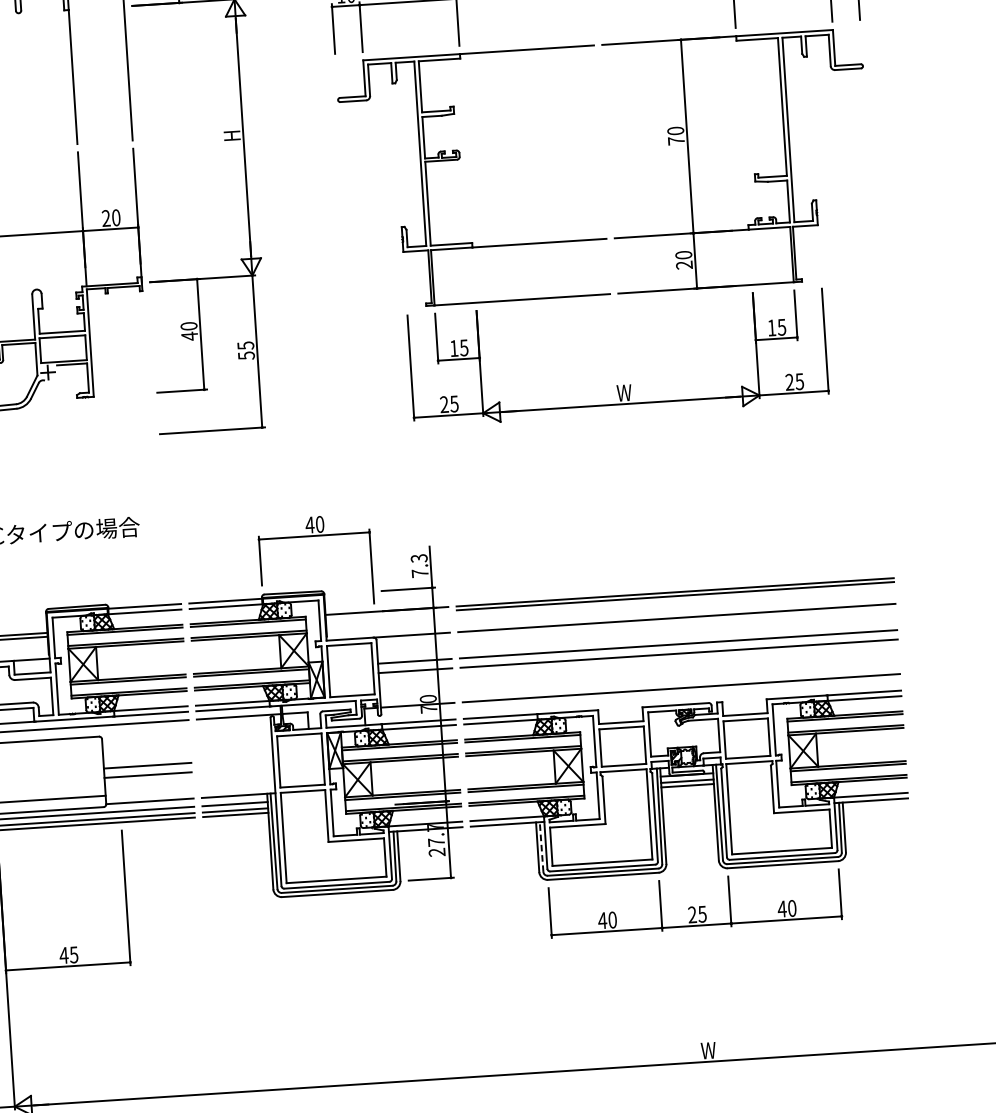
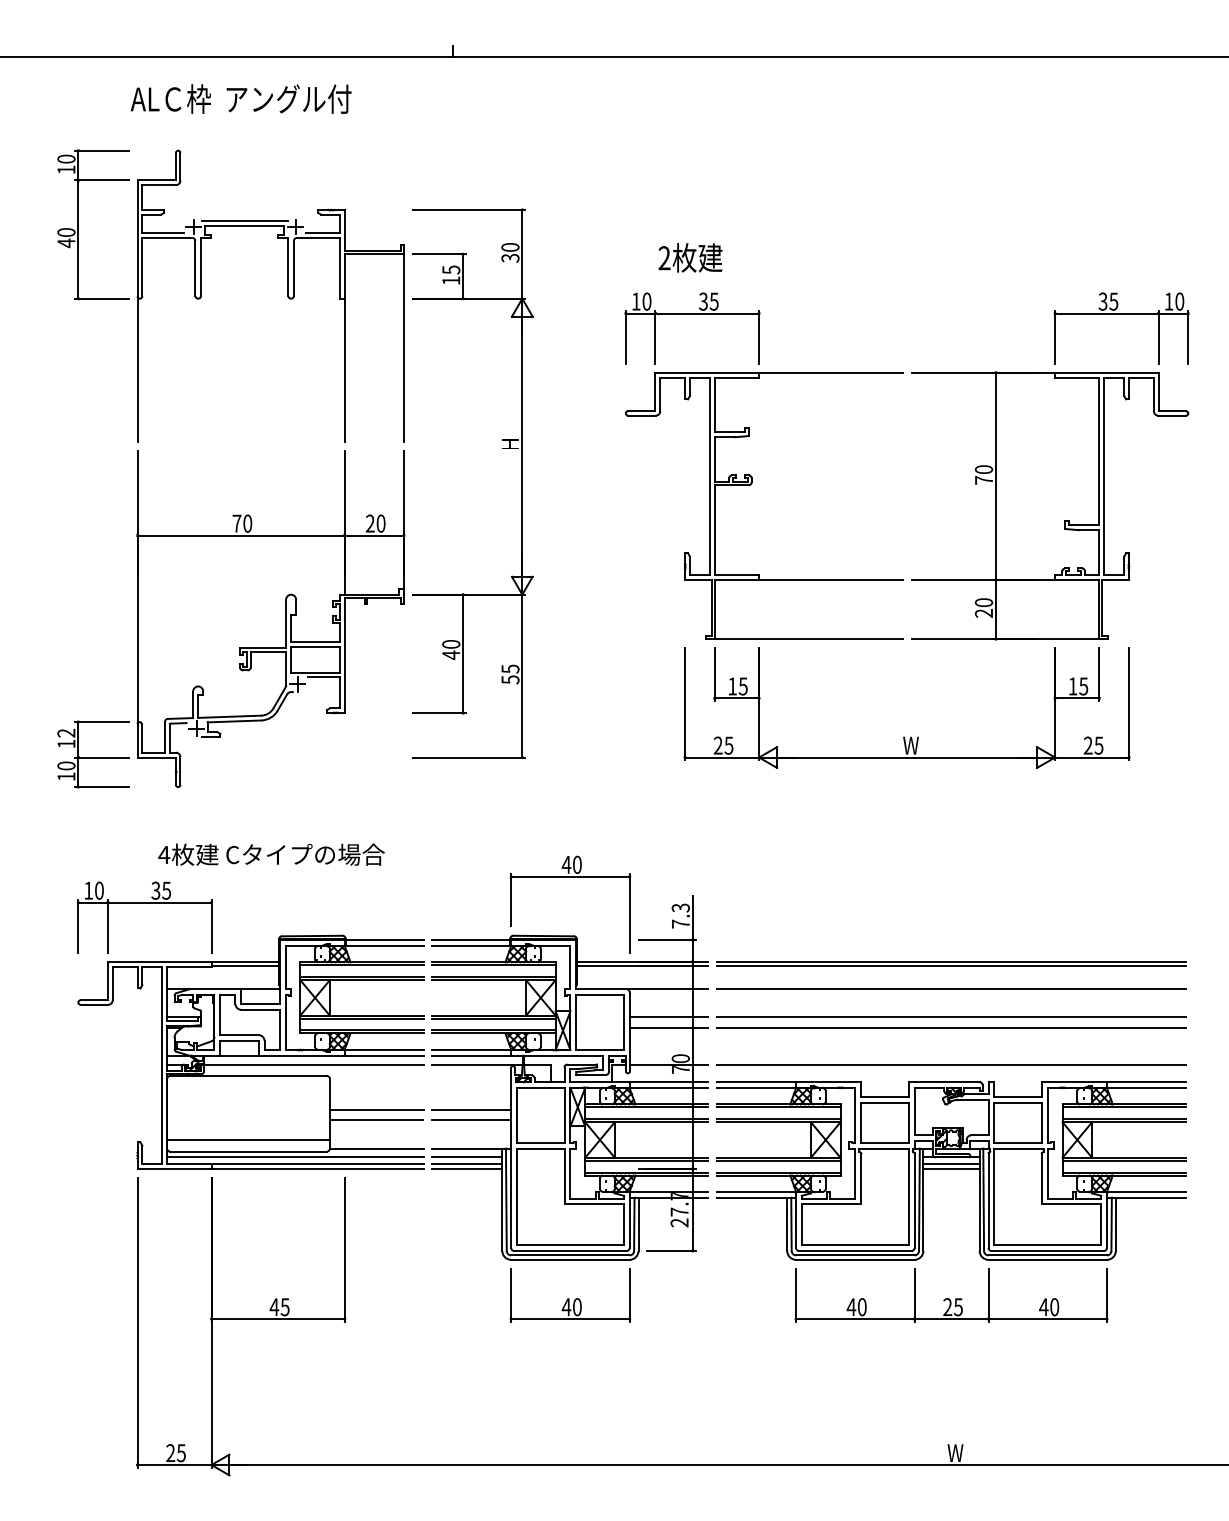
line: (386, 614) -> (642, 965), added
line: (236, 760) -> (471, 1110), added
line: (236, 769) -> (471, 1120), added
line: (541, 847) -> (791, 1224), dashed -> solid
part: (339, 926) -> (570, 1295), added

